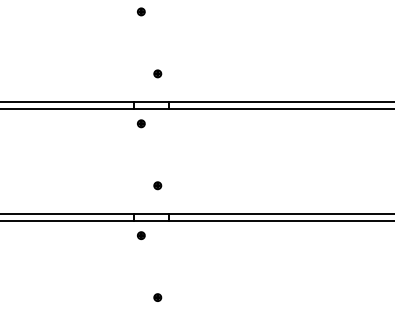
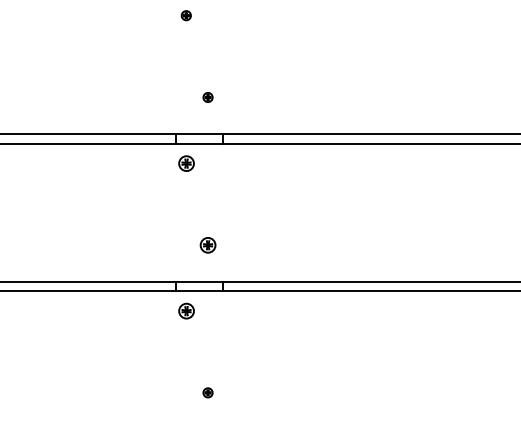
part: (140, 123) -> (185, 162), size x1.6
part: (157, 185) -> (207, 244), size x1.6
part: (140, 235) -> (185, 310), size x1.6

